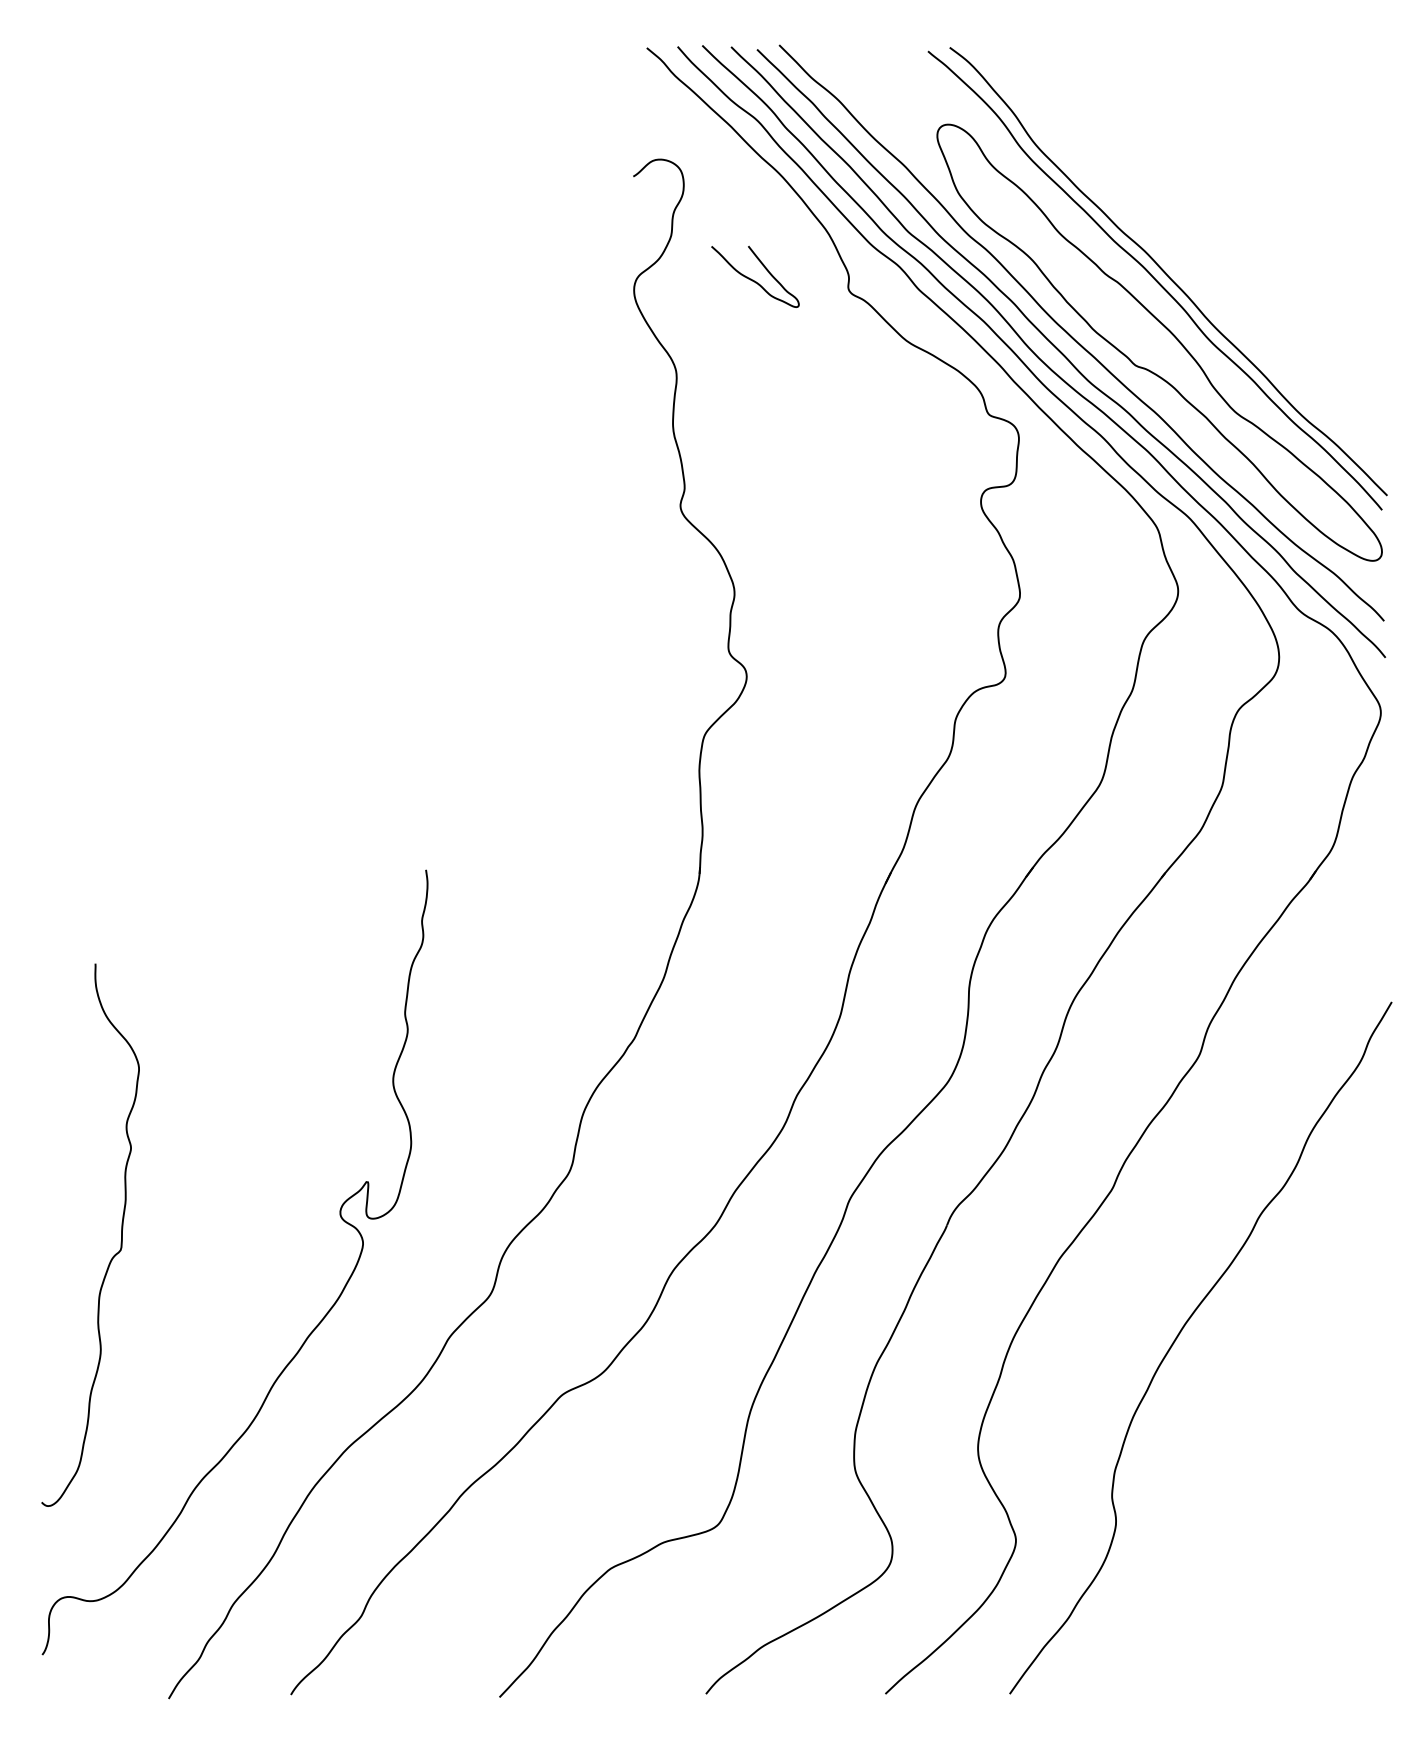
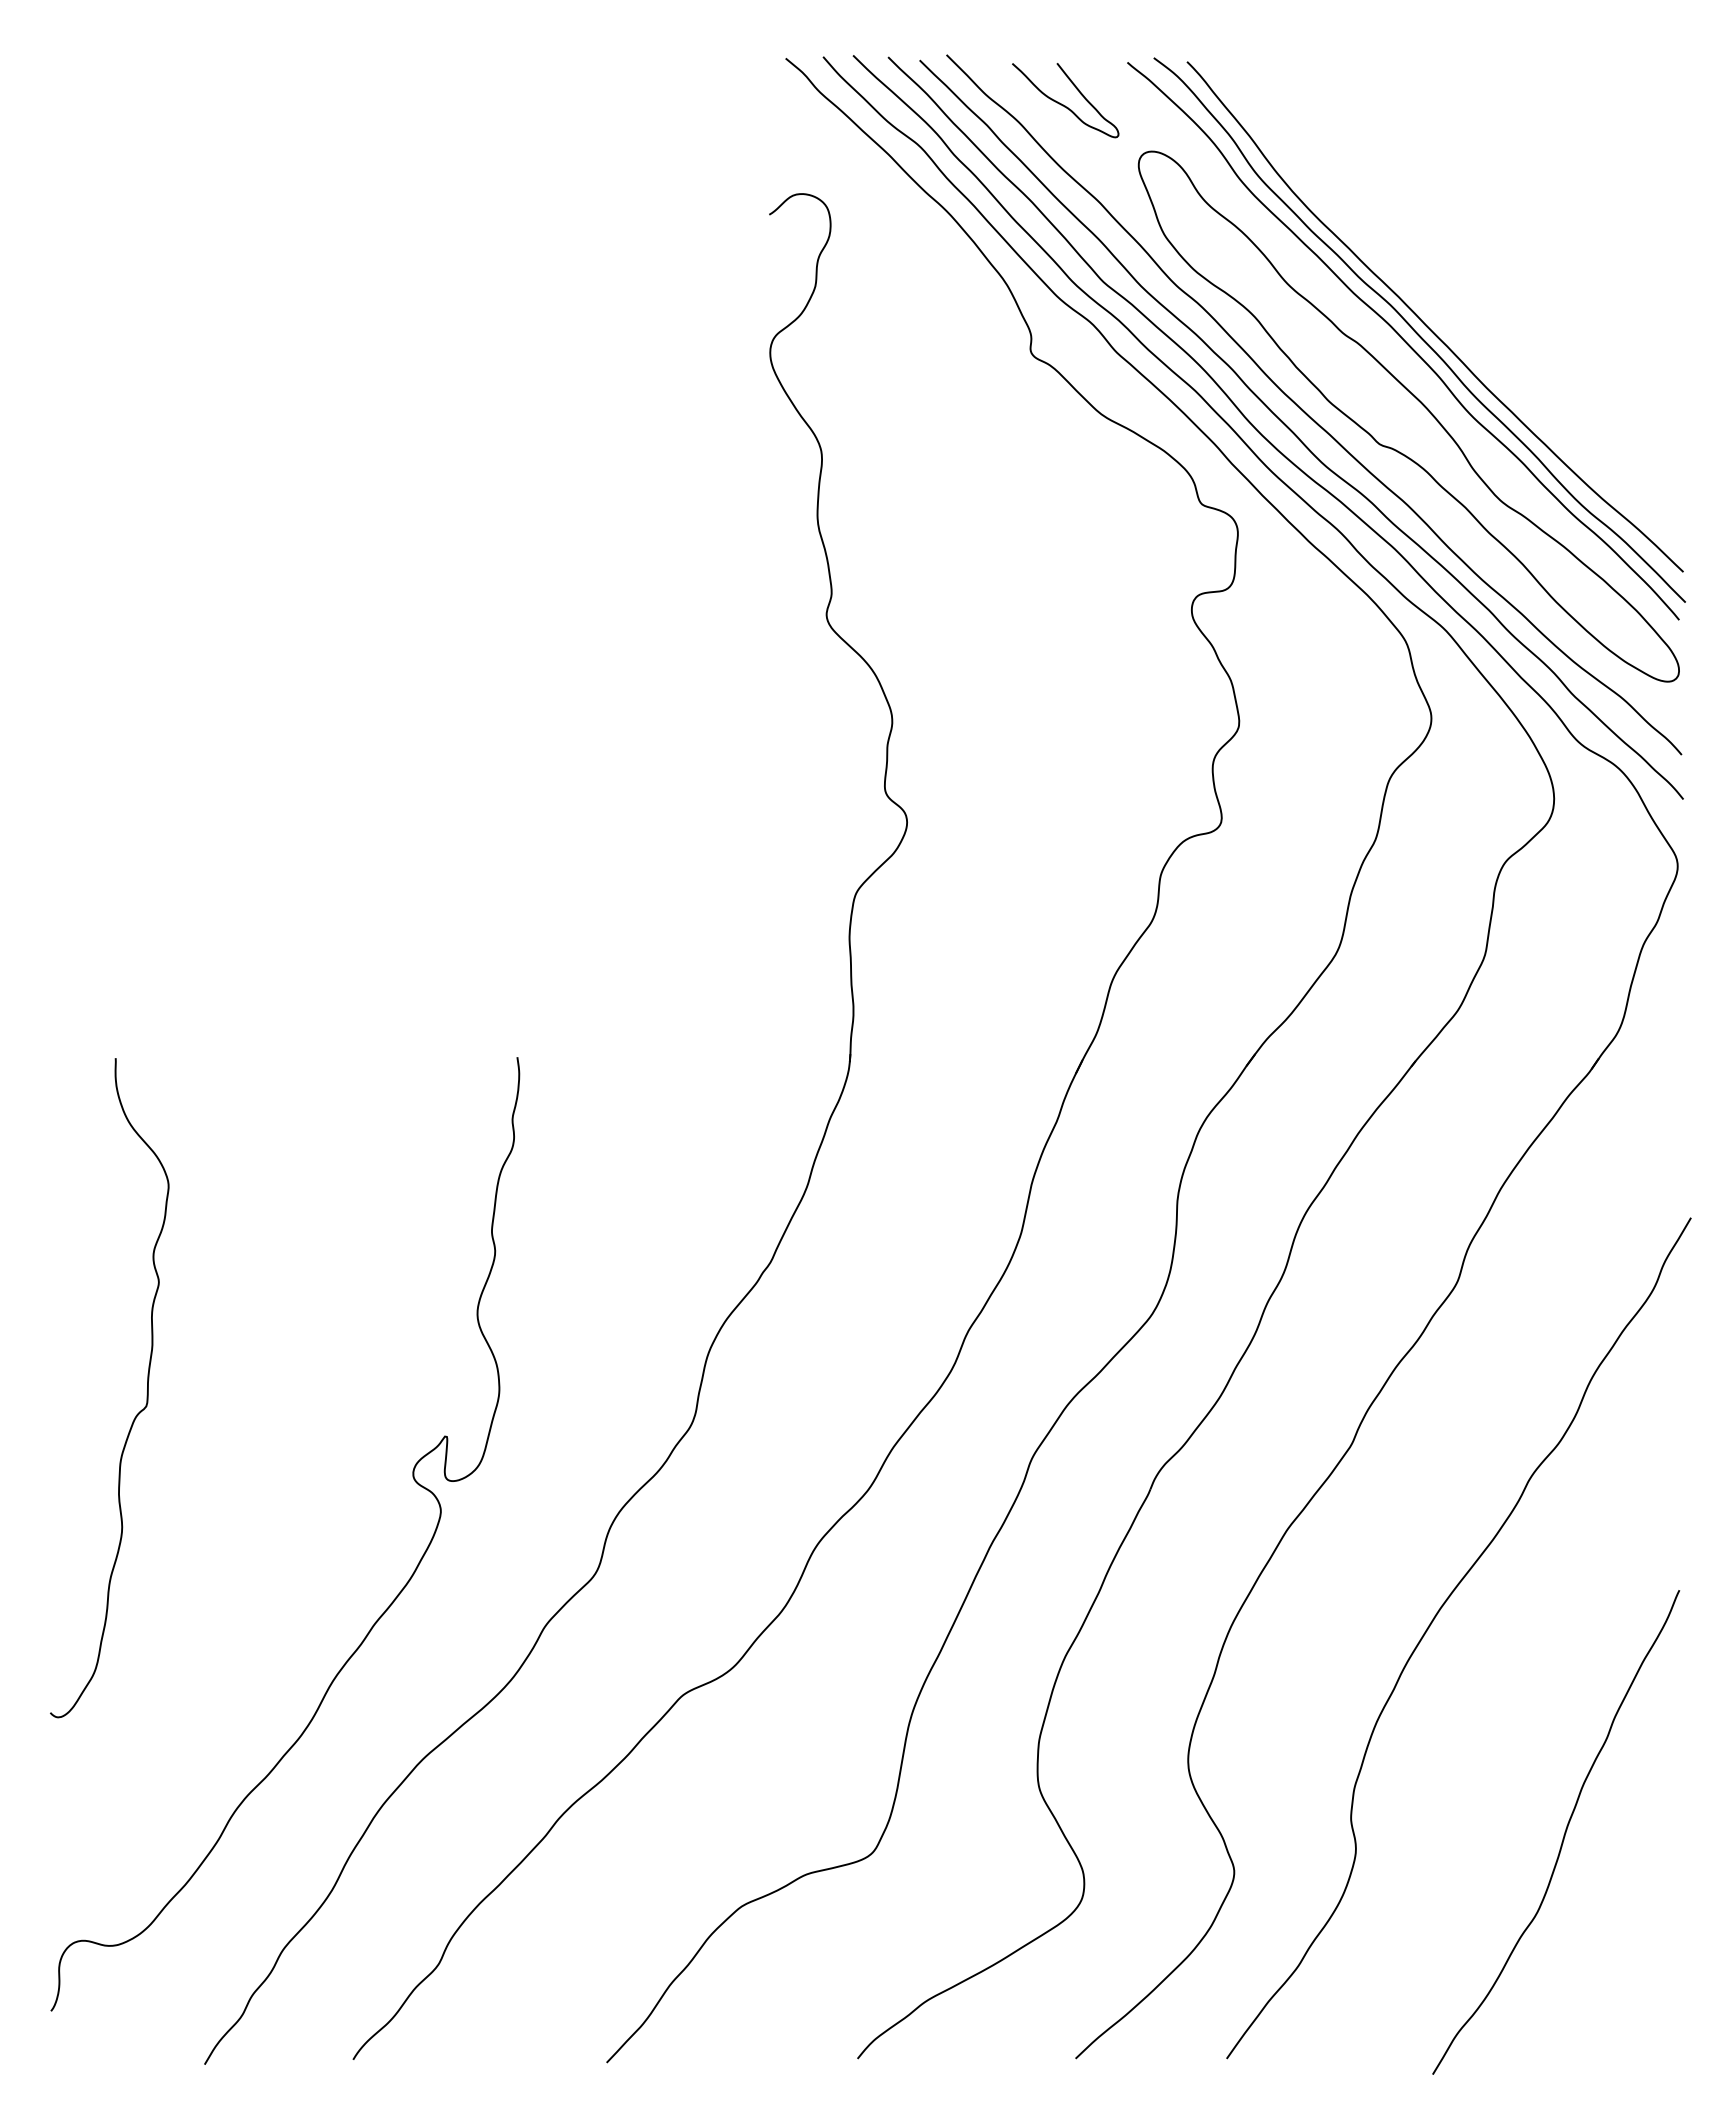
curve: (1174, 266) -> (1426, 324), added
curve: (753, 280) -> (1063, 104), moved
curve: (120, 1240) -> (146, 1394), moved
curve: (1286, 1510) -> (1563, 1835), added

